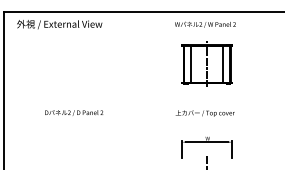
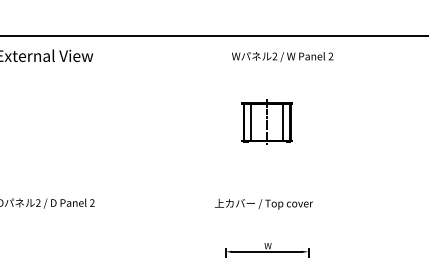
text: (205, 24) -> (282, 56), moved
part: (206, 63) -> (266, 121), size x0.6

